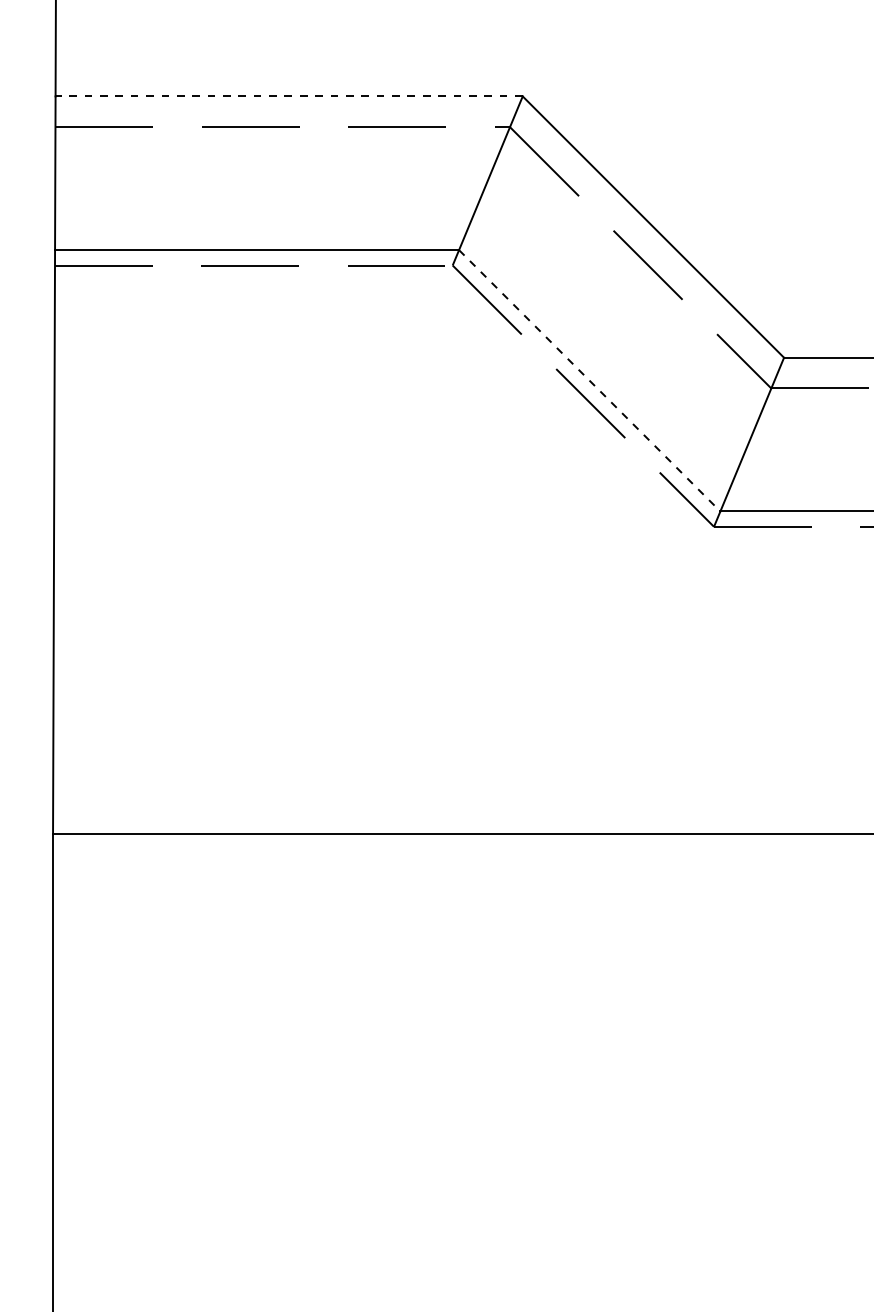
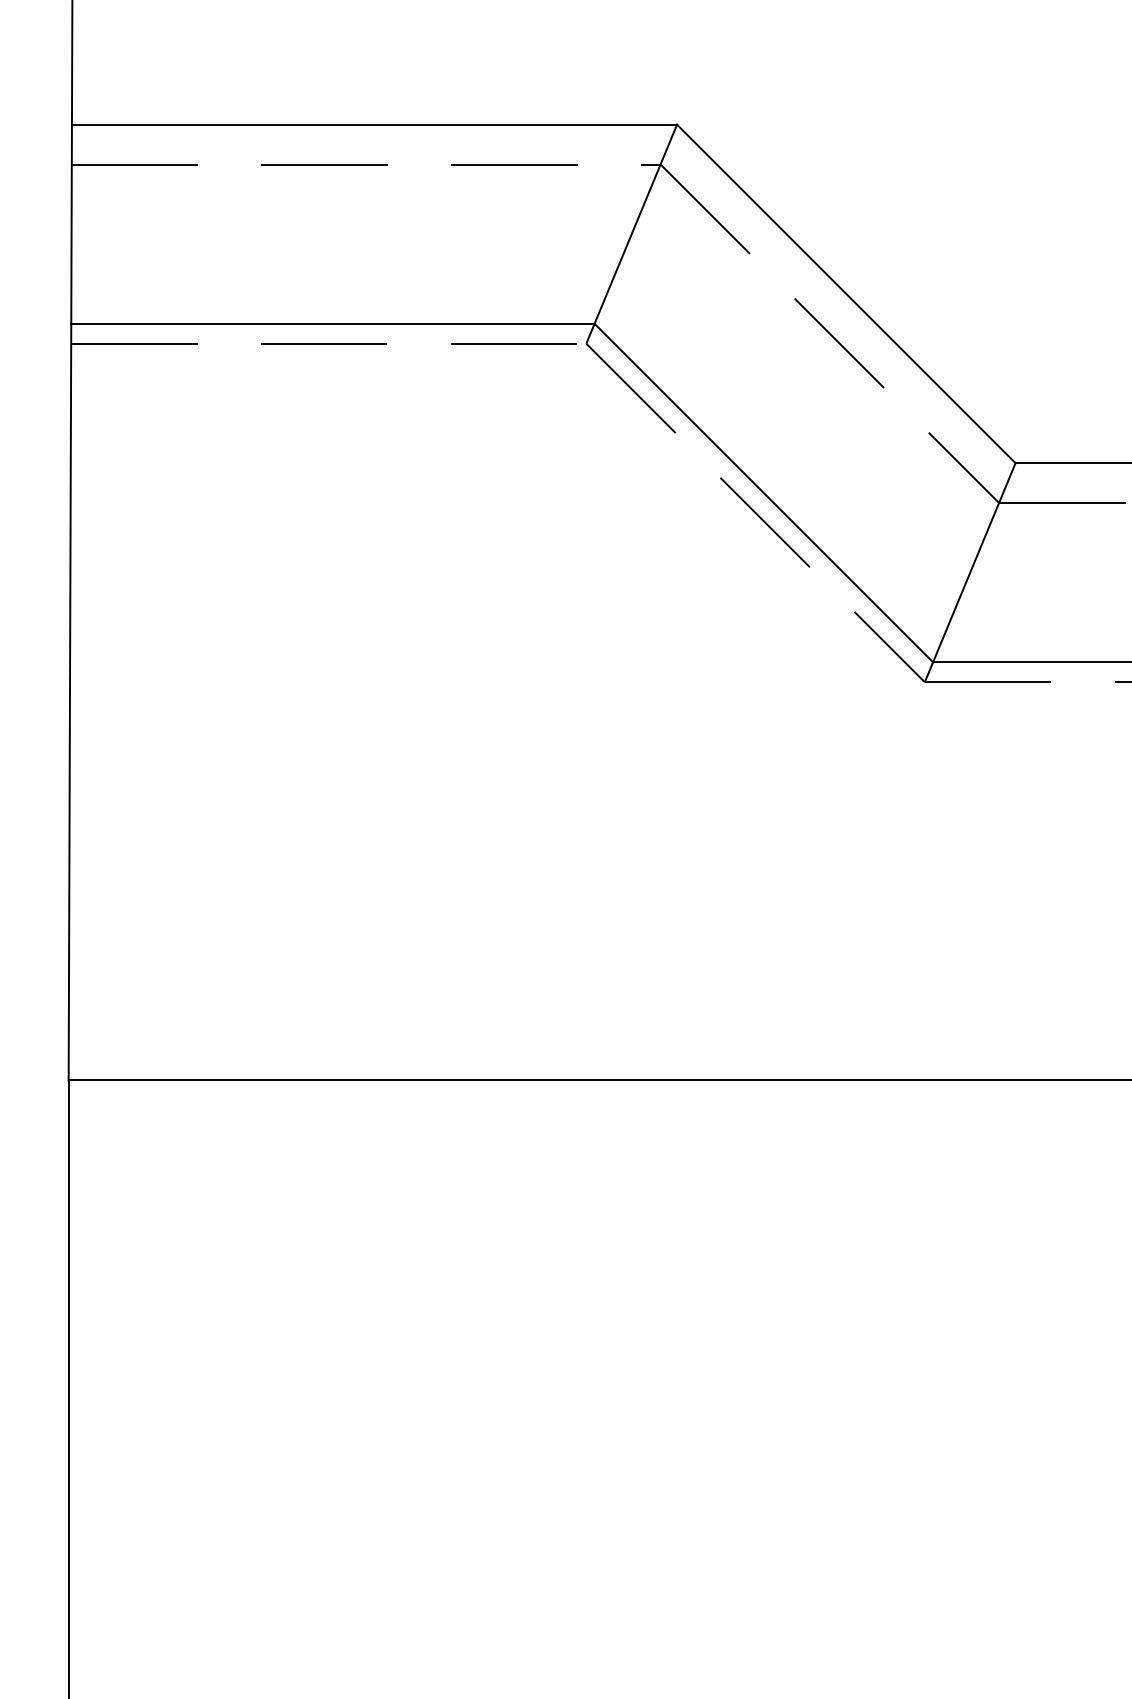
line: (289, 96) -> (374, 124), dashed -> solid
line: (589, 380) -> (763, 492), dashed -> solid

